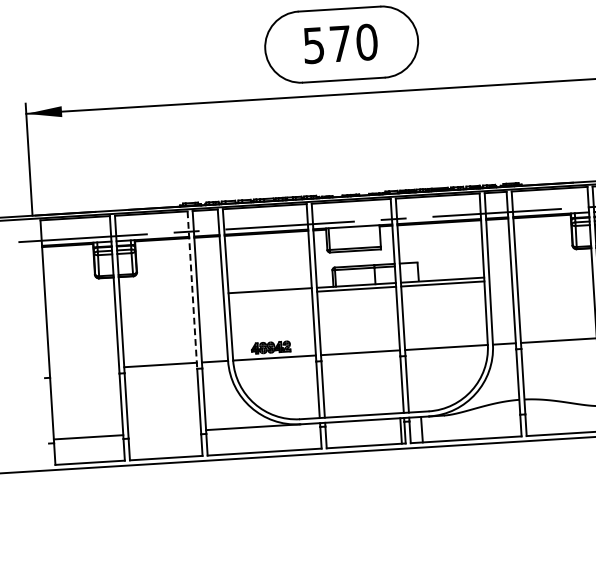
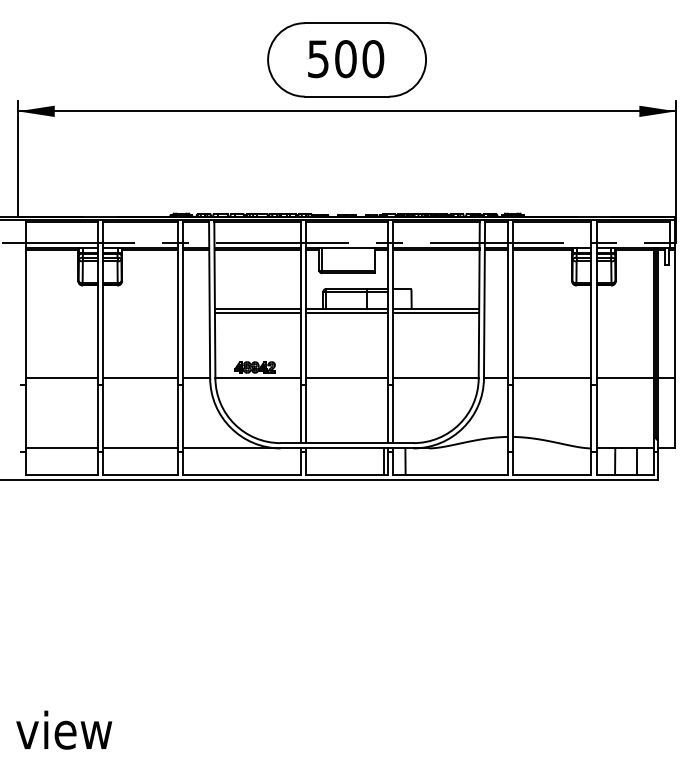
text: (340, 44) -> (345, 59), 570 -> 500
line: (192, 290) -> (177, 303), dashed -> solid
line: (269, 294) -> (257, 312), added
line: (84, 369) -> (61, 378), added
line: (163, 432) -> (139, 448), added

